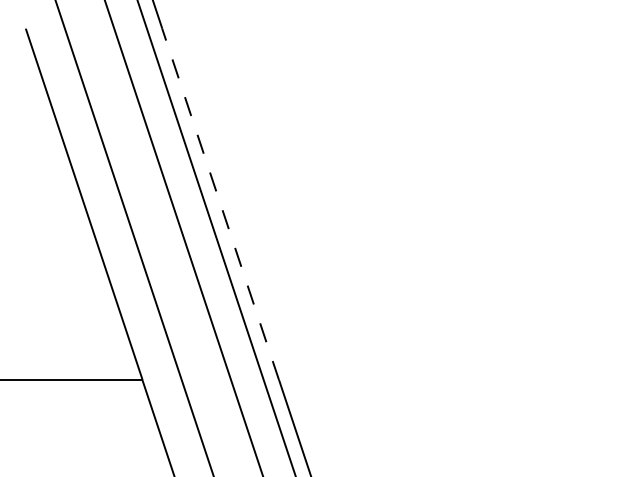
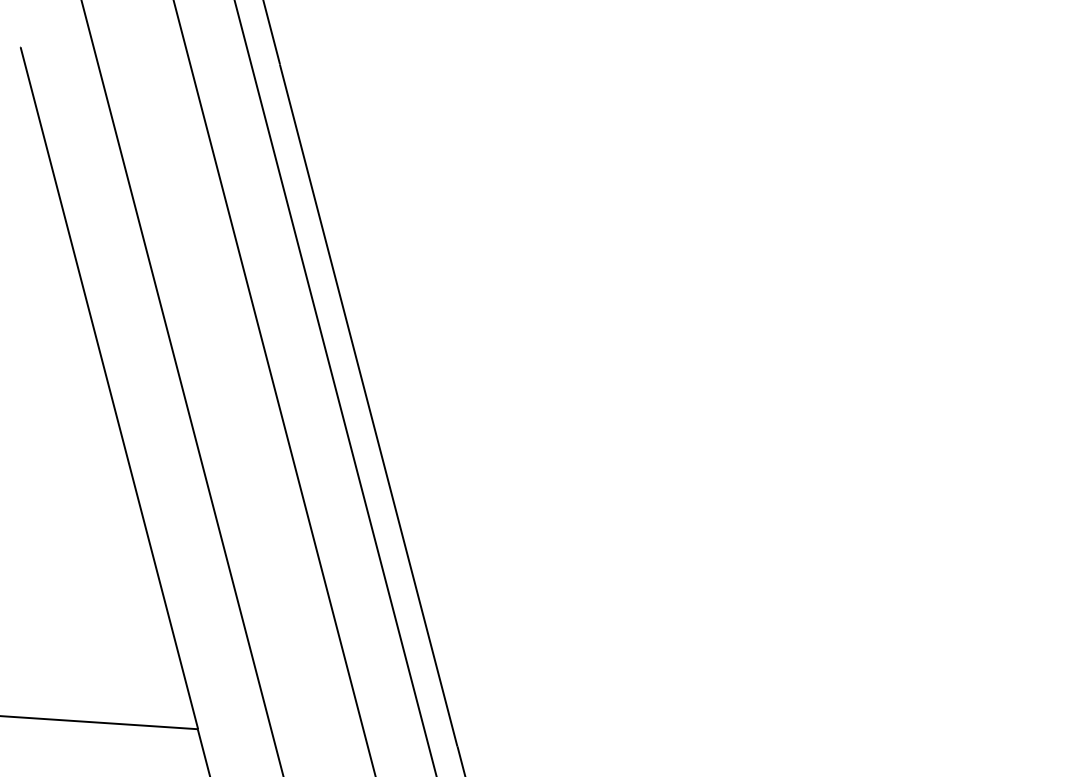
line: (220, 203) -> (368, 403), dashed -> solid

